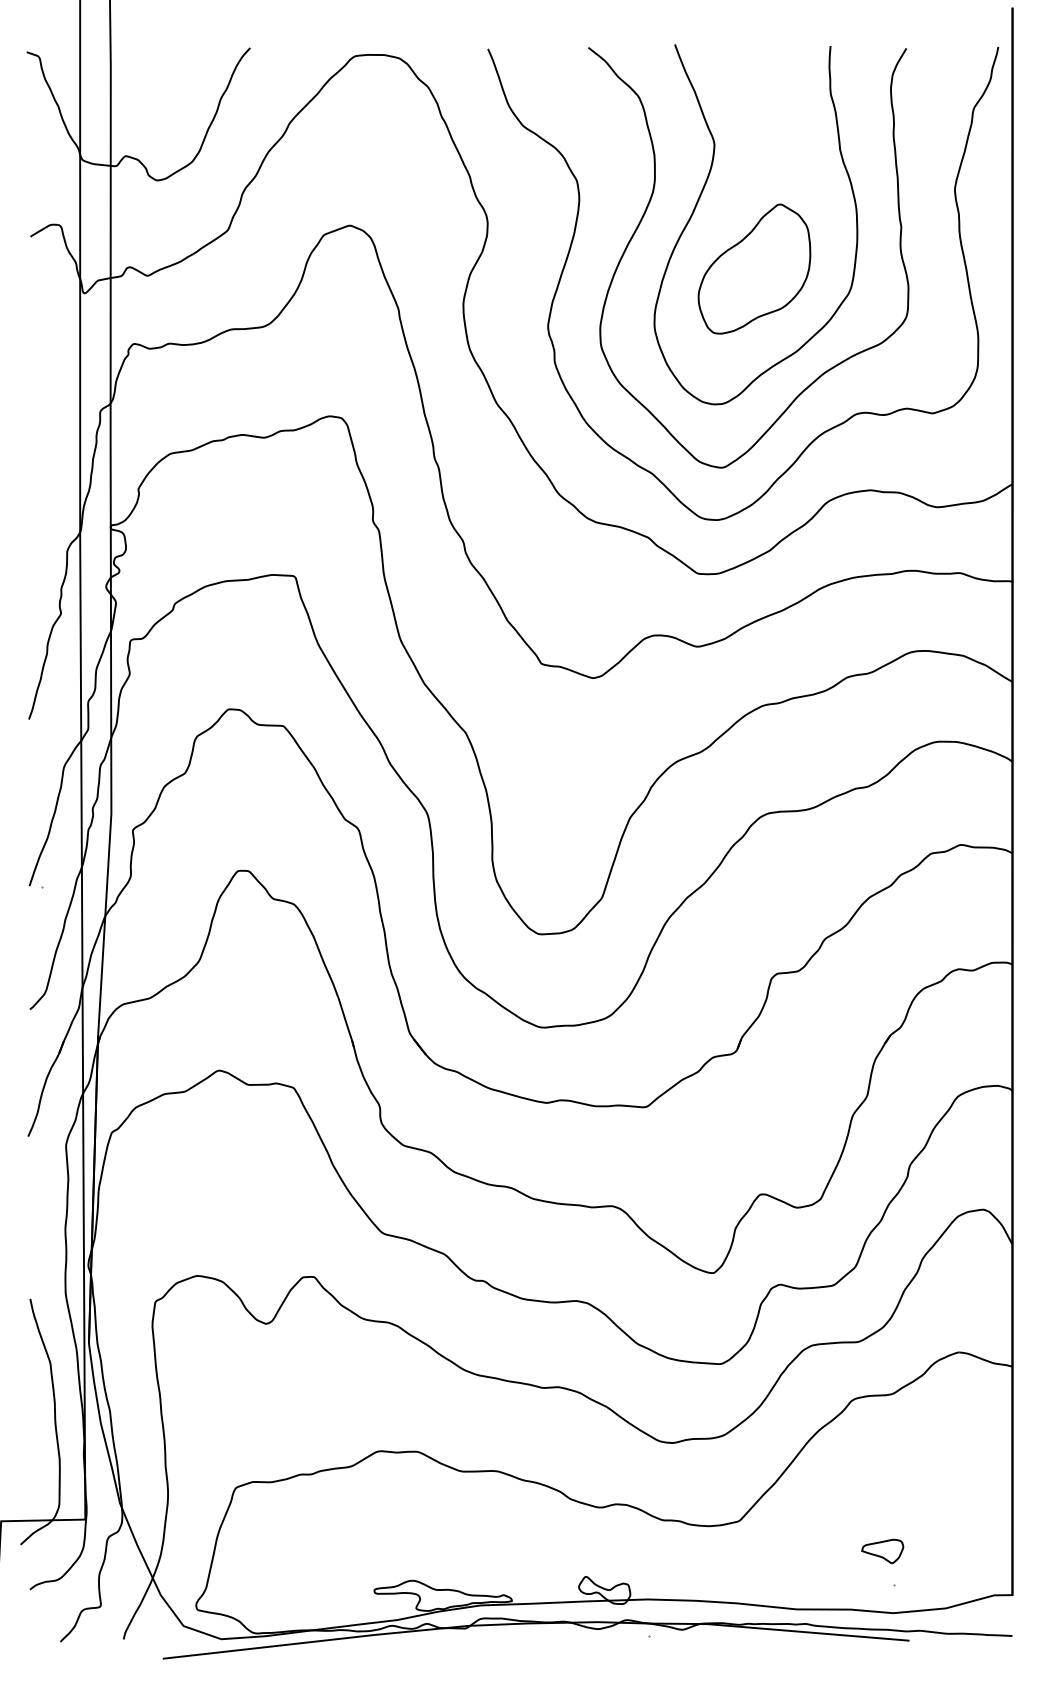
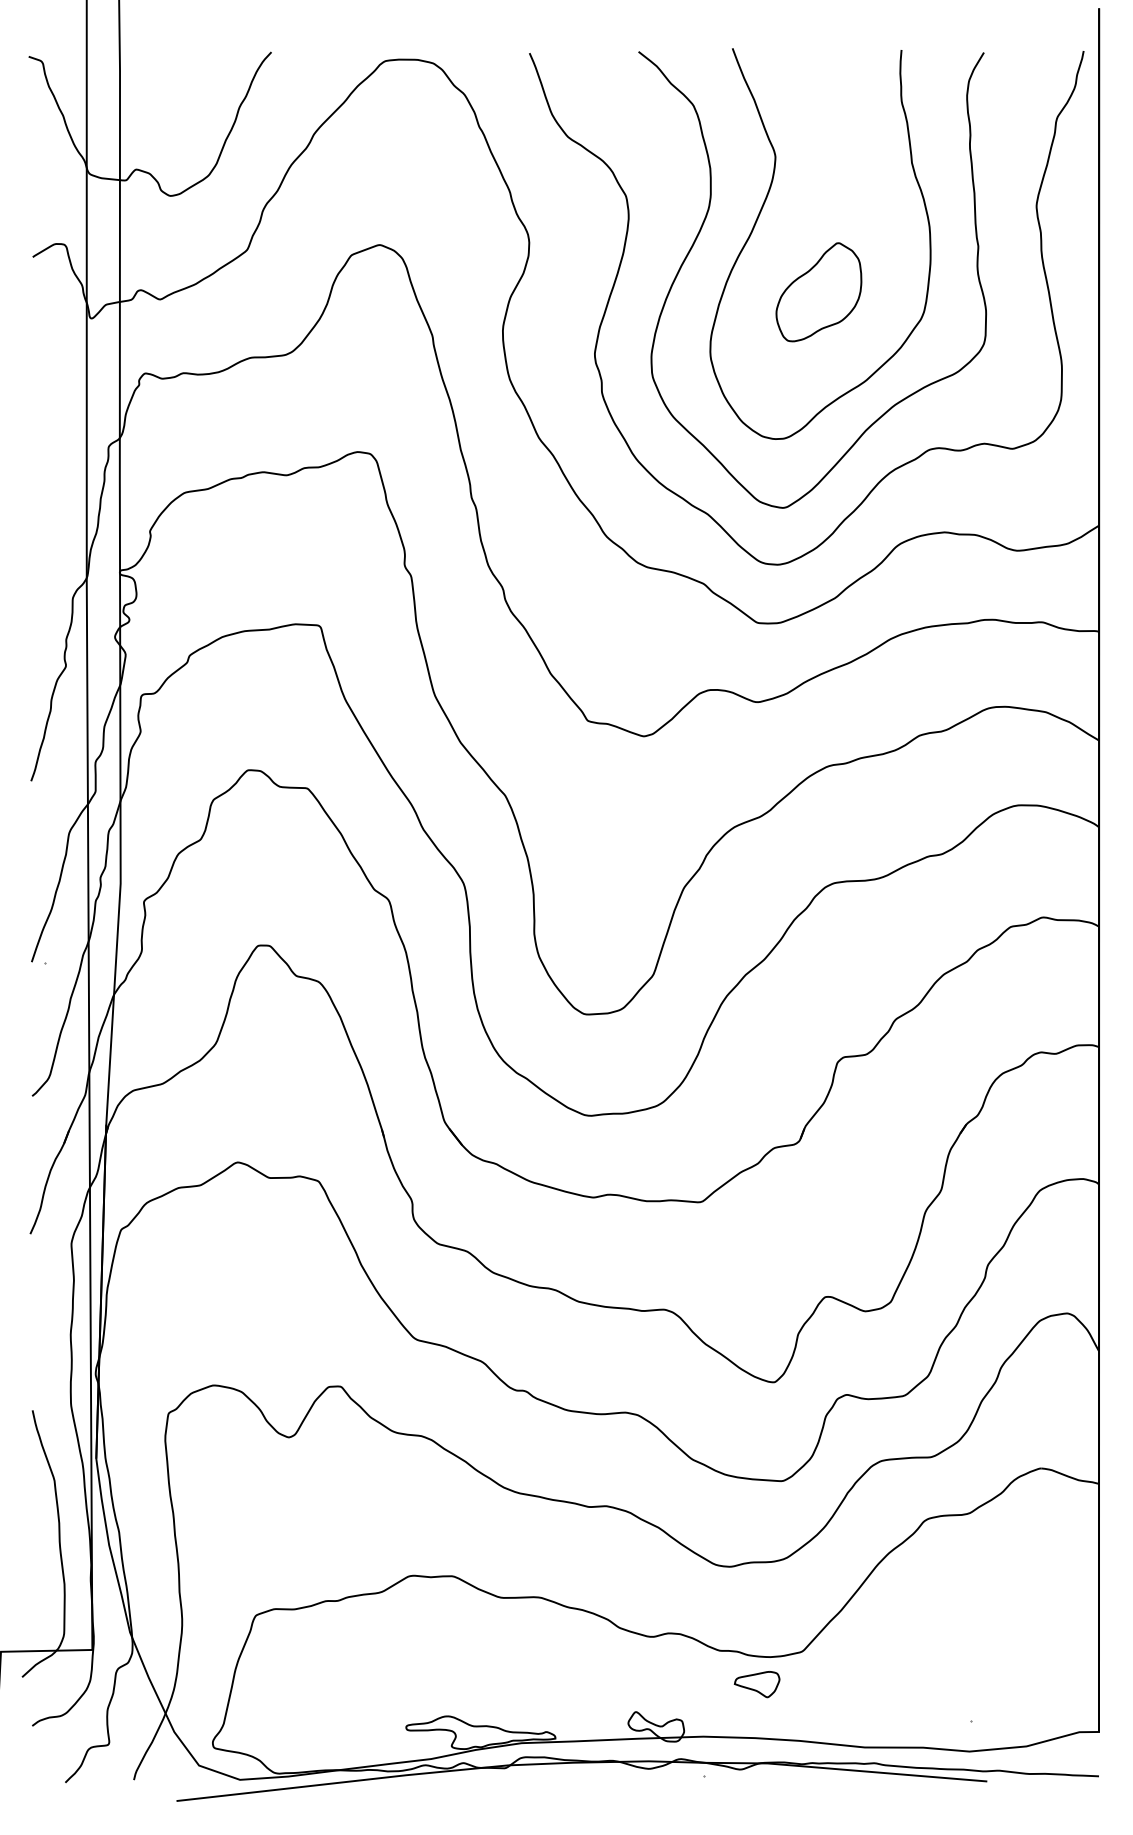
part: (754, 269) -> (818, 292), size x0.7
part: (882, 1551) -> (756, 1684), moved

